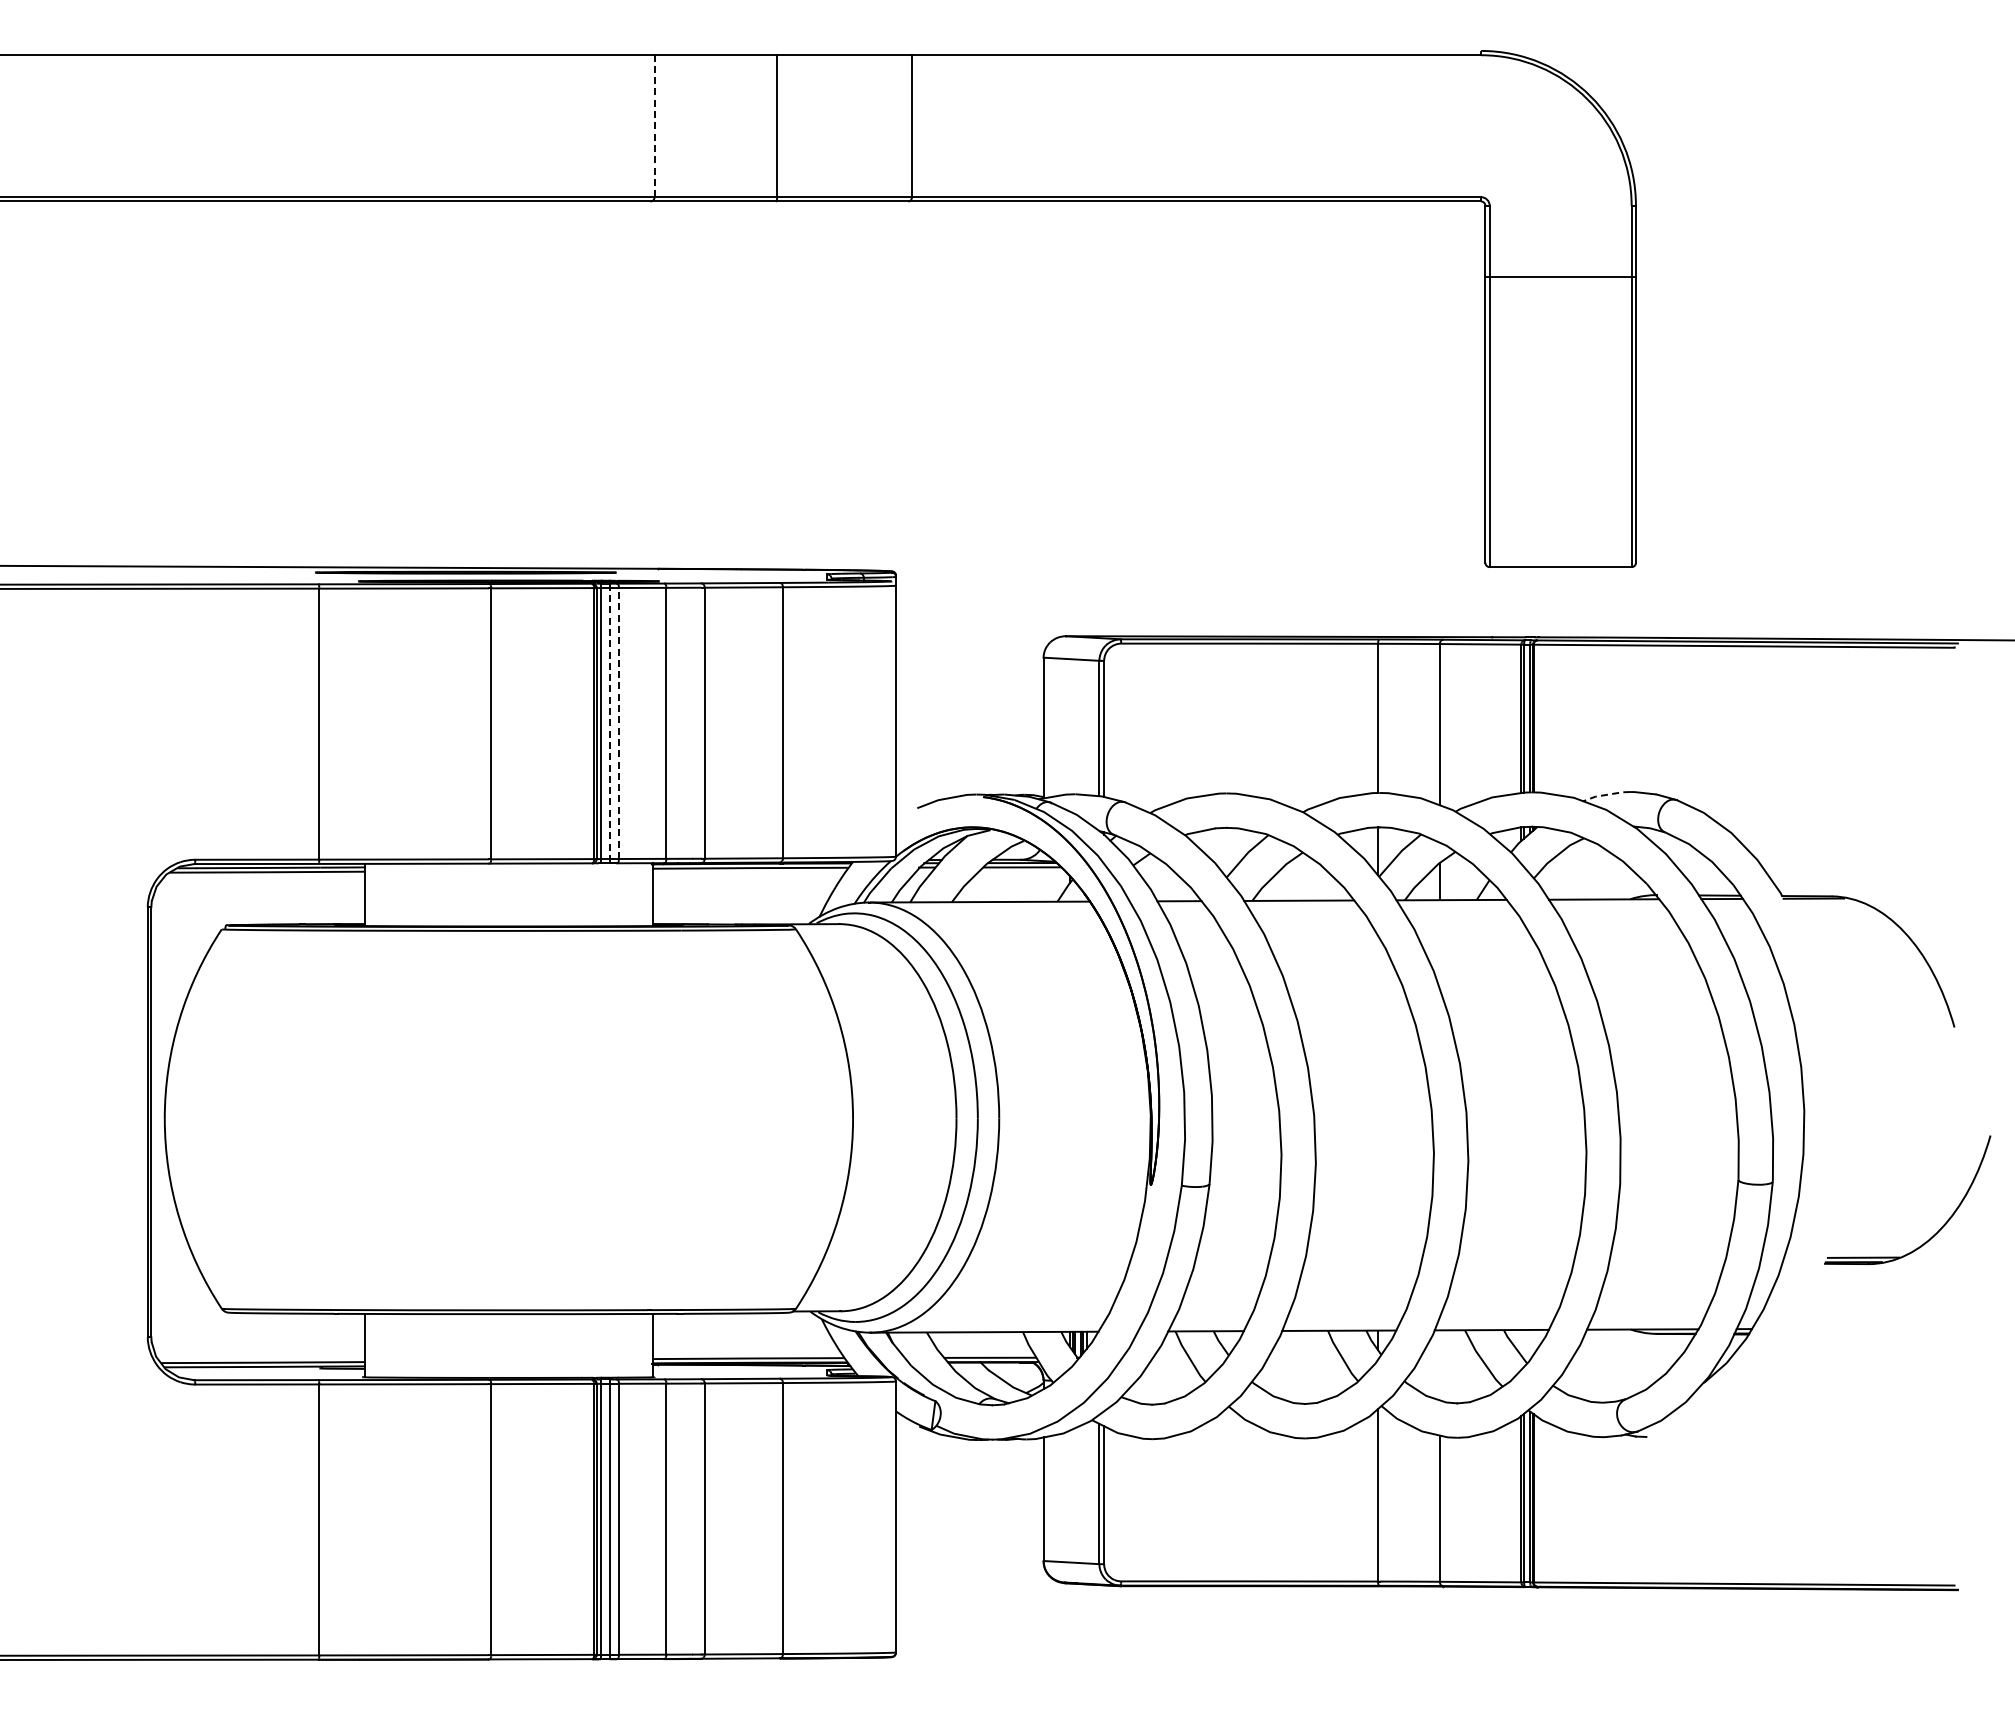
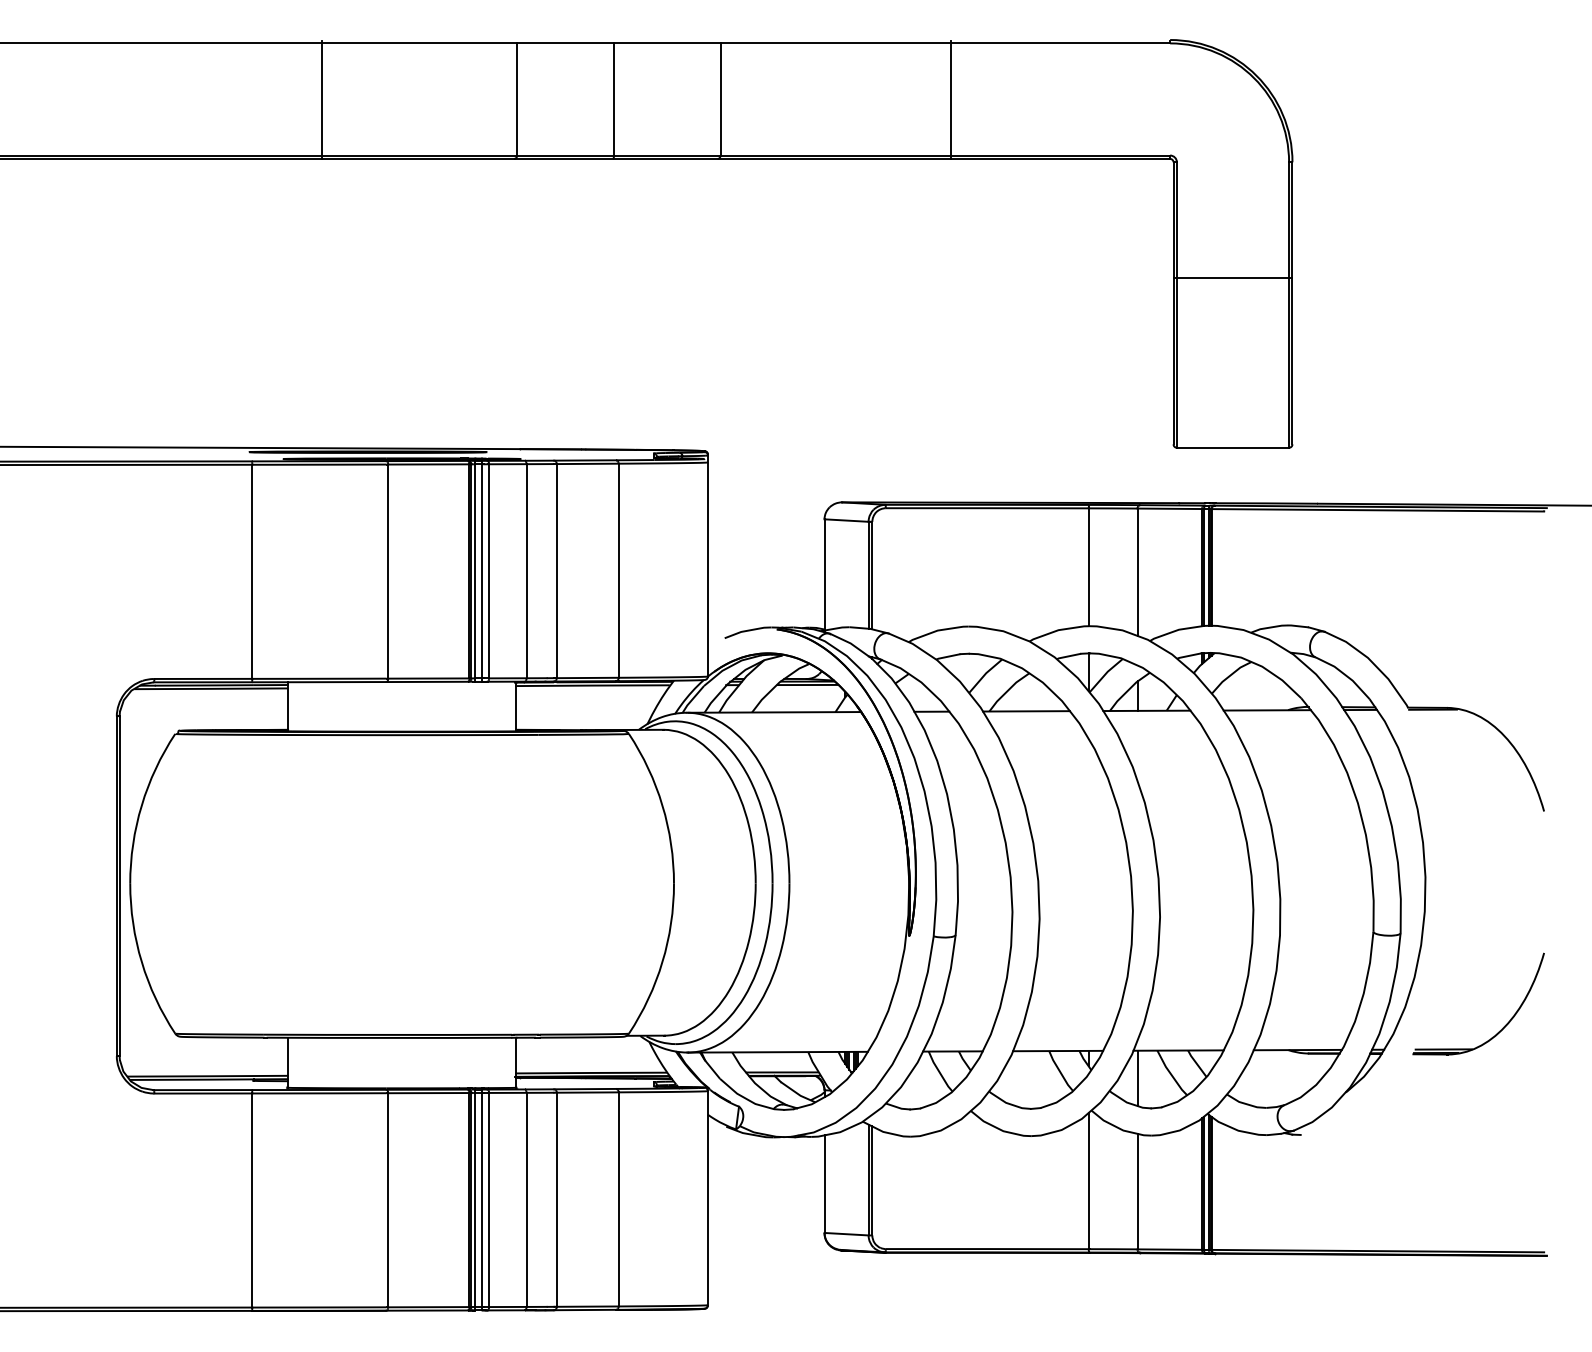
line: (407, 126) -> (321, 99), added
line: (654, 126) -> (517, 99), dashed -> solid
line: (1203, 126) -> (950, 99), added
line: (1560, 277) -> (1232, 278), moved
line: (609, 723) -> (481, 571), dashed -> solid
line: (619, 723) -> (489, 571), dashed -> solid
line: (1605, 795) -> (1268, 628), dashed -> solid
part: (1941, 1226) -> (1505, 1024), moved
line: (1439, 1365) -> (1137, 1078), added

